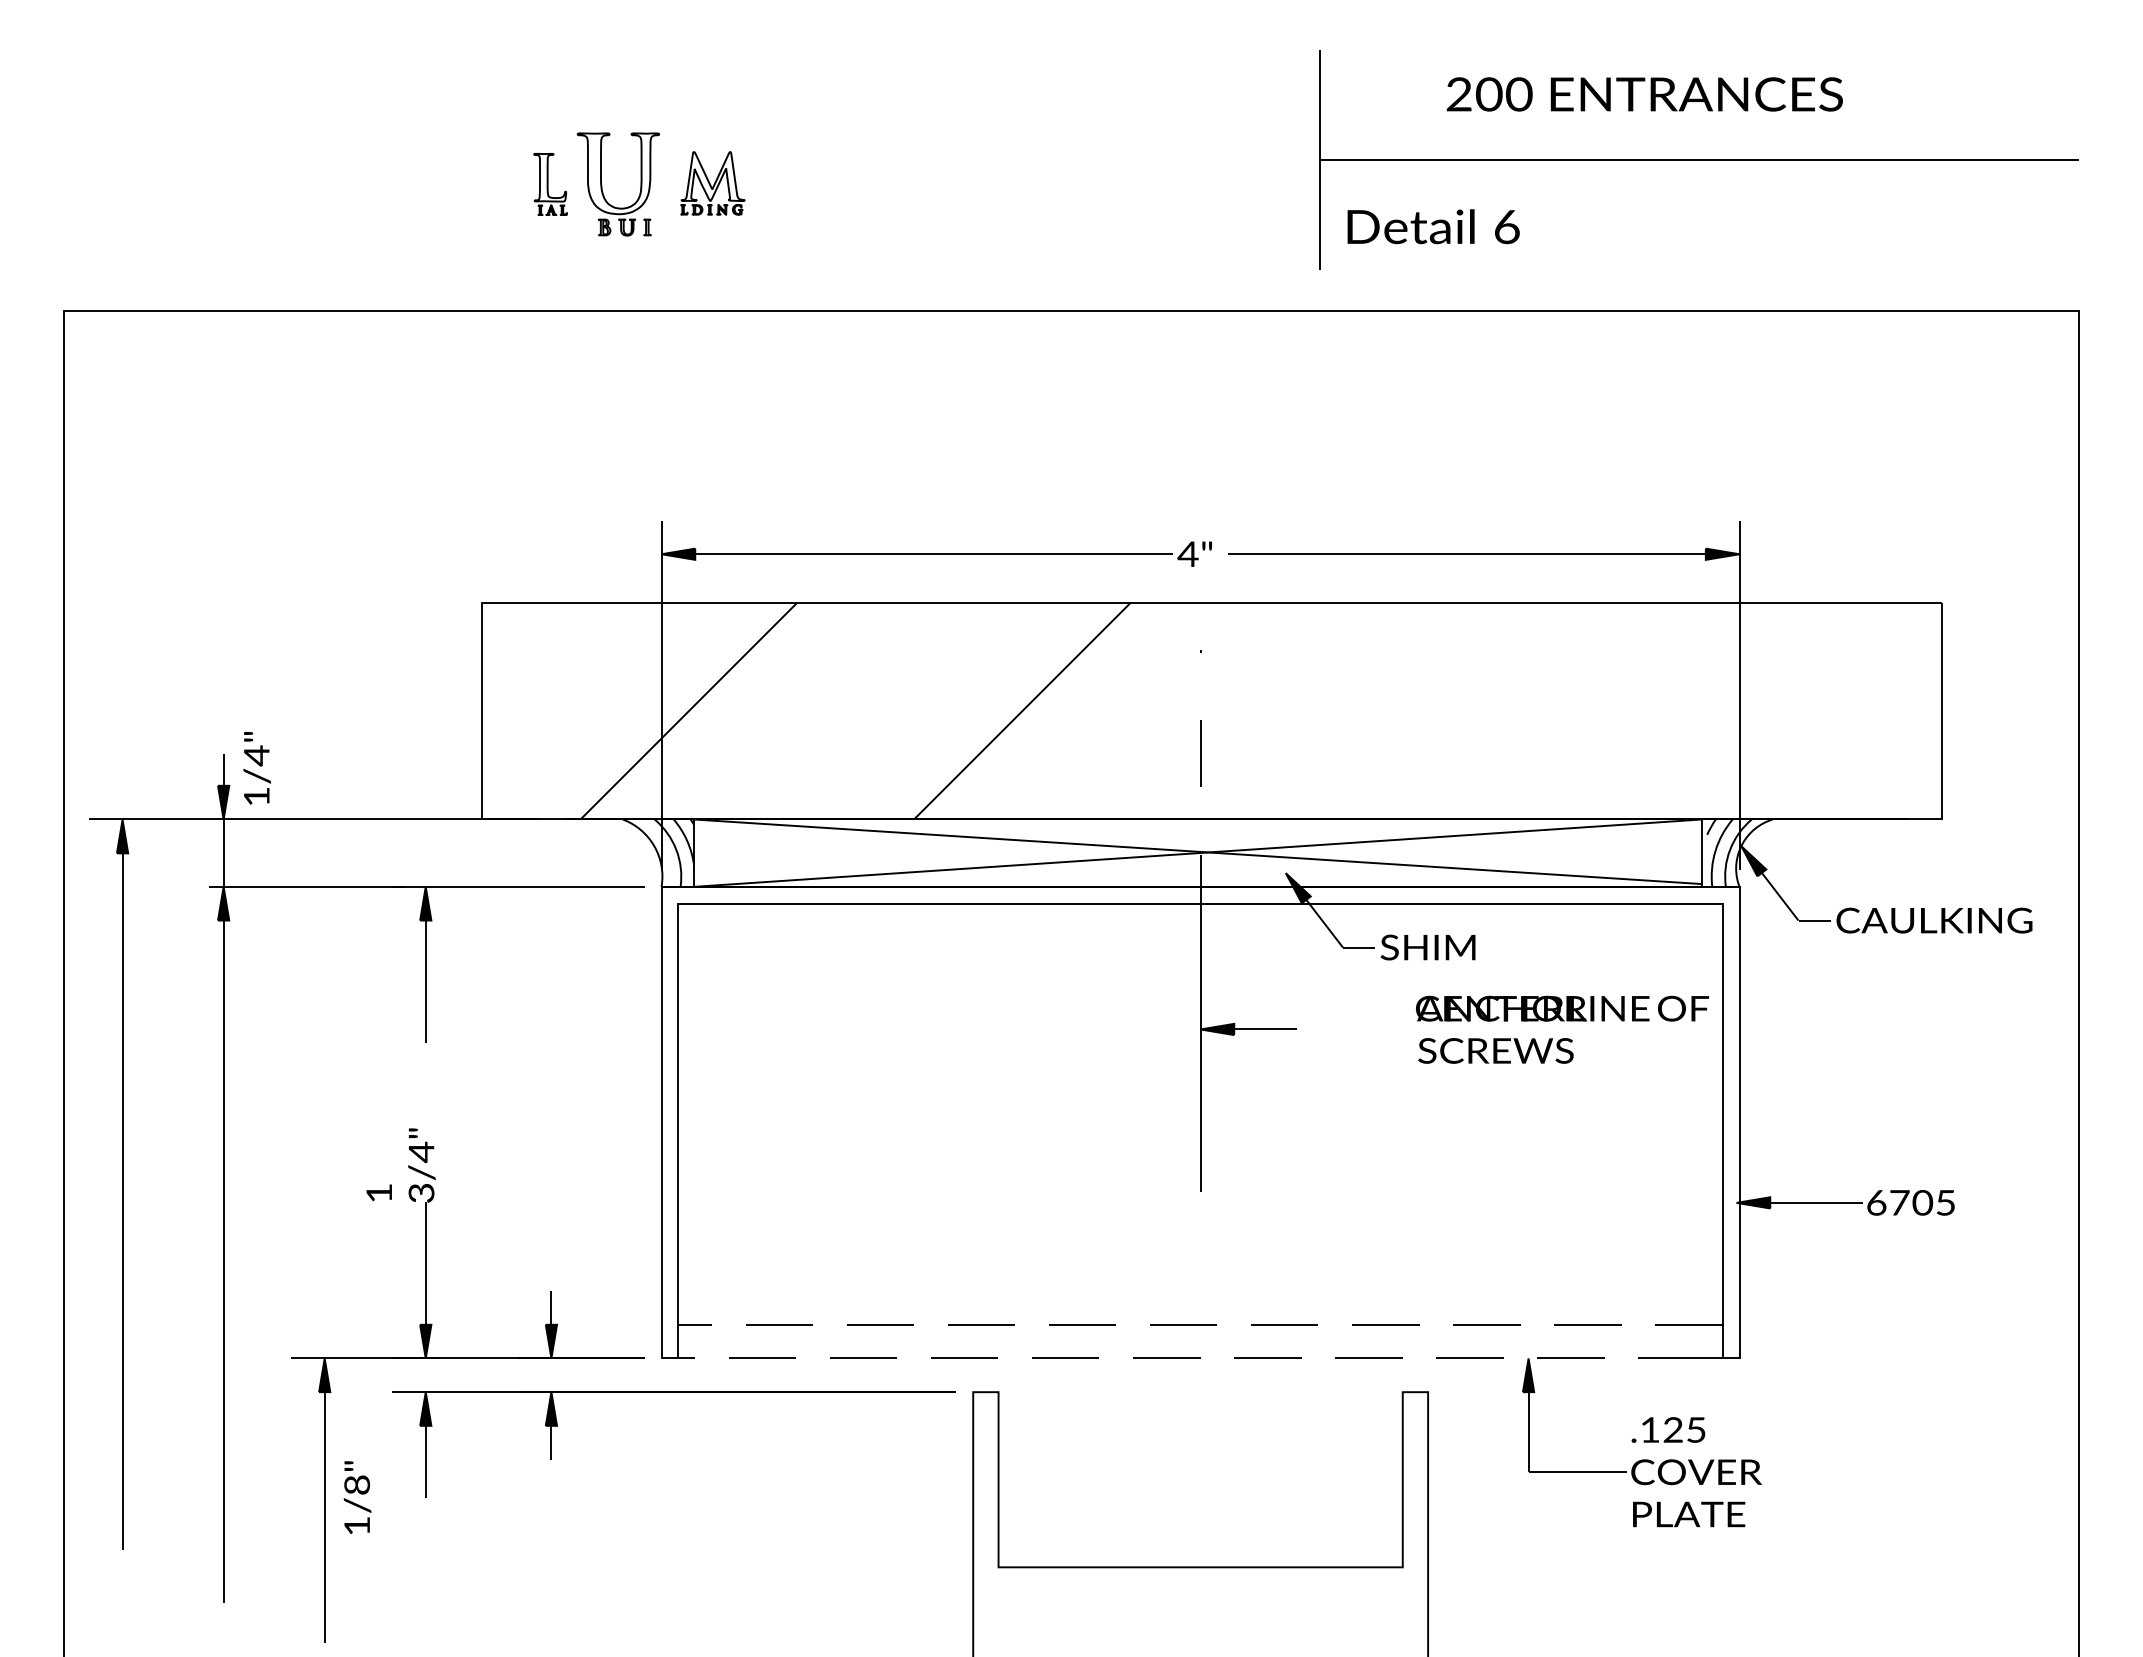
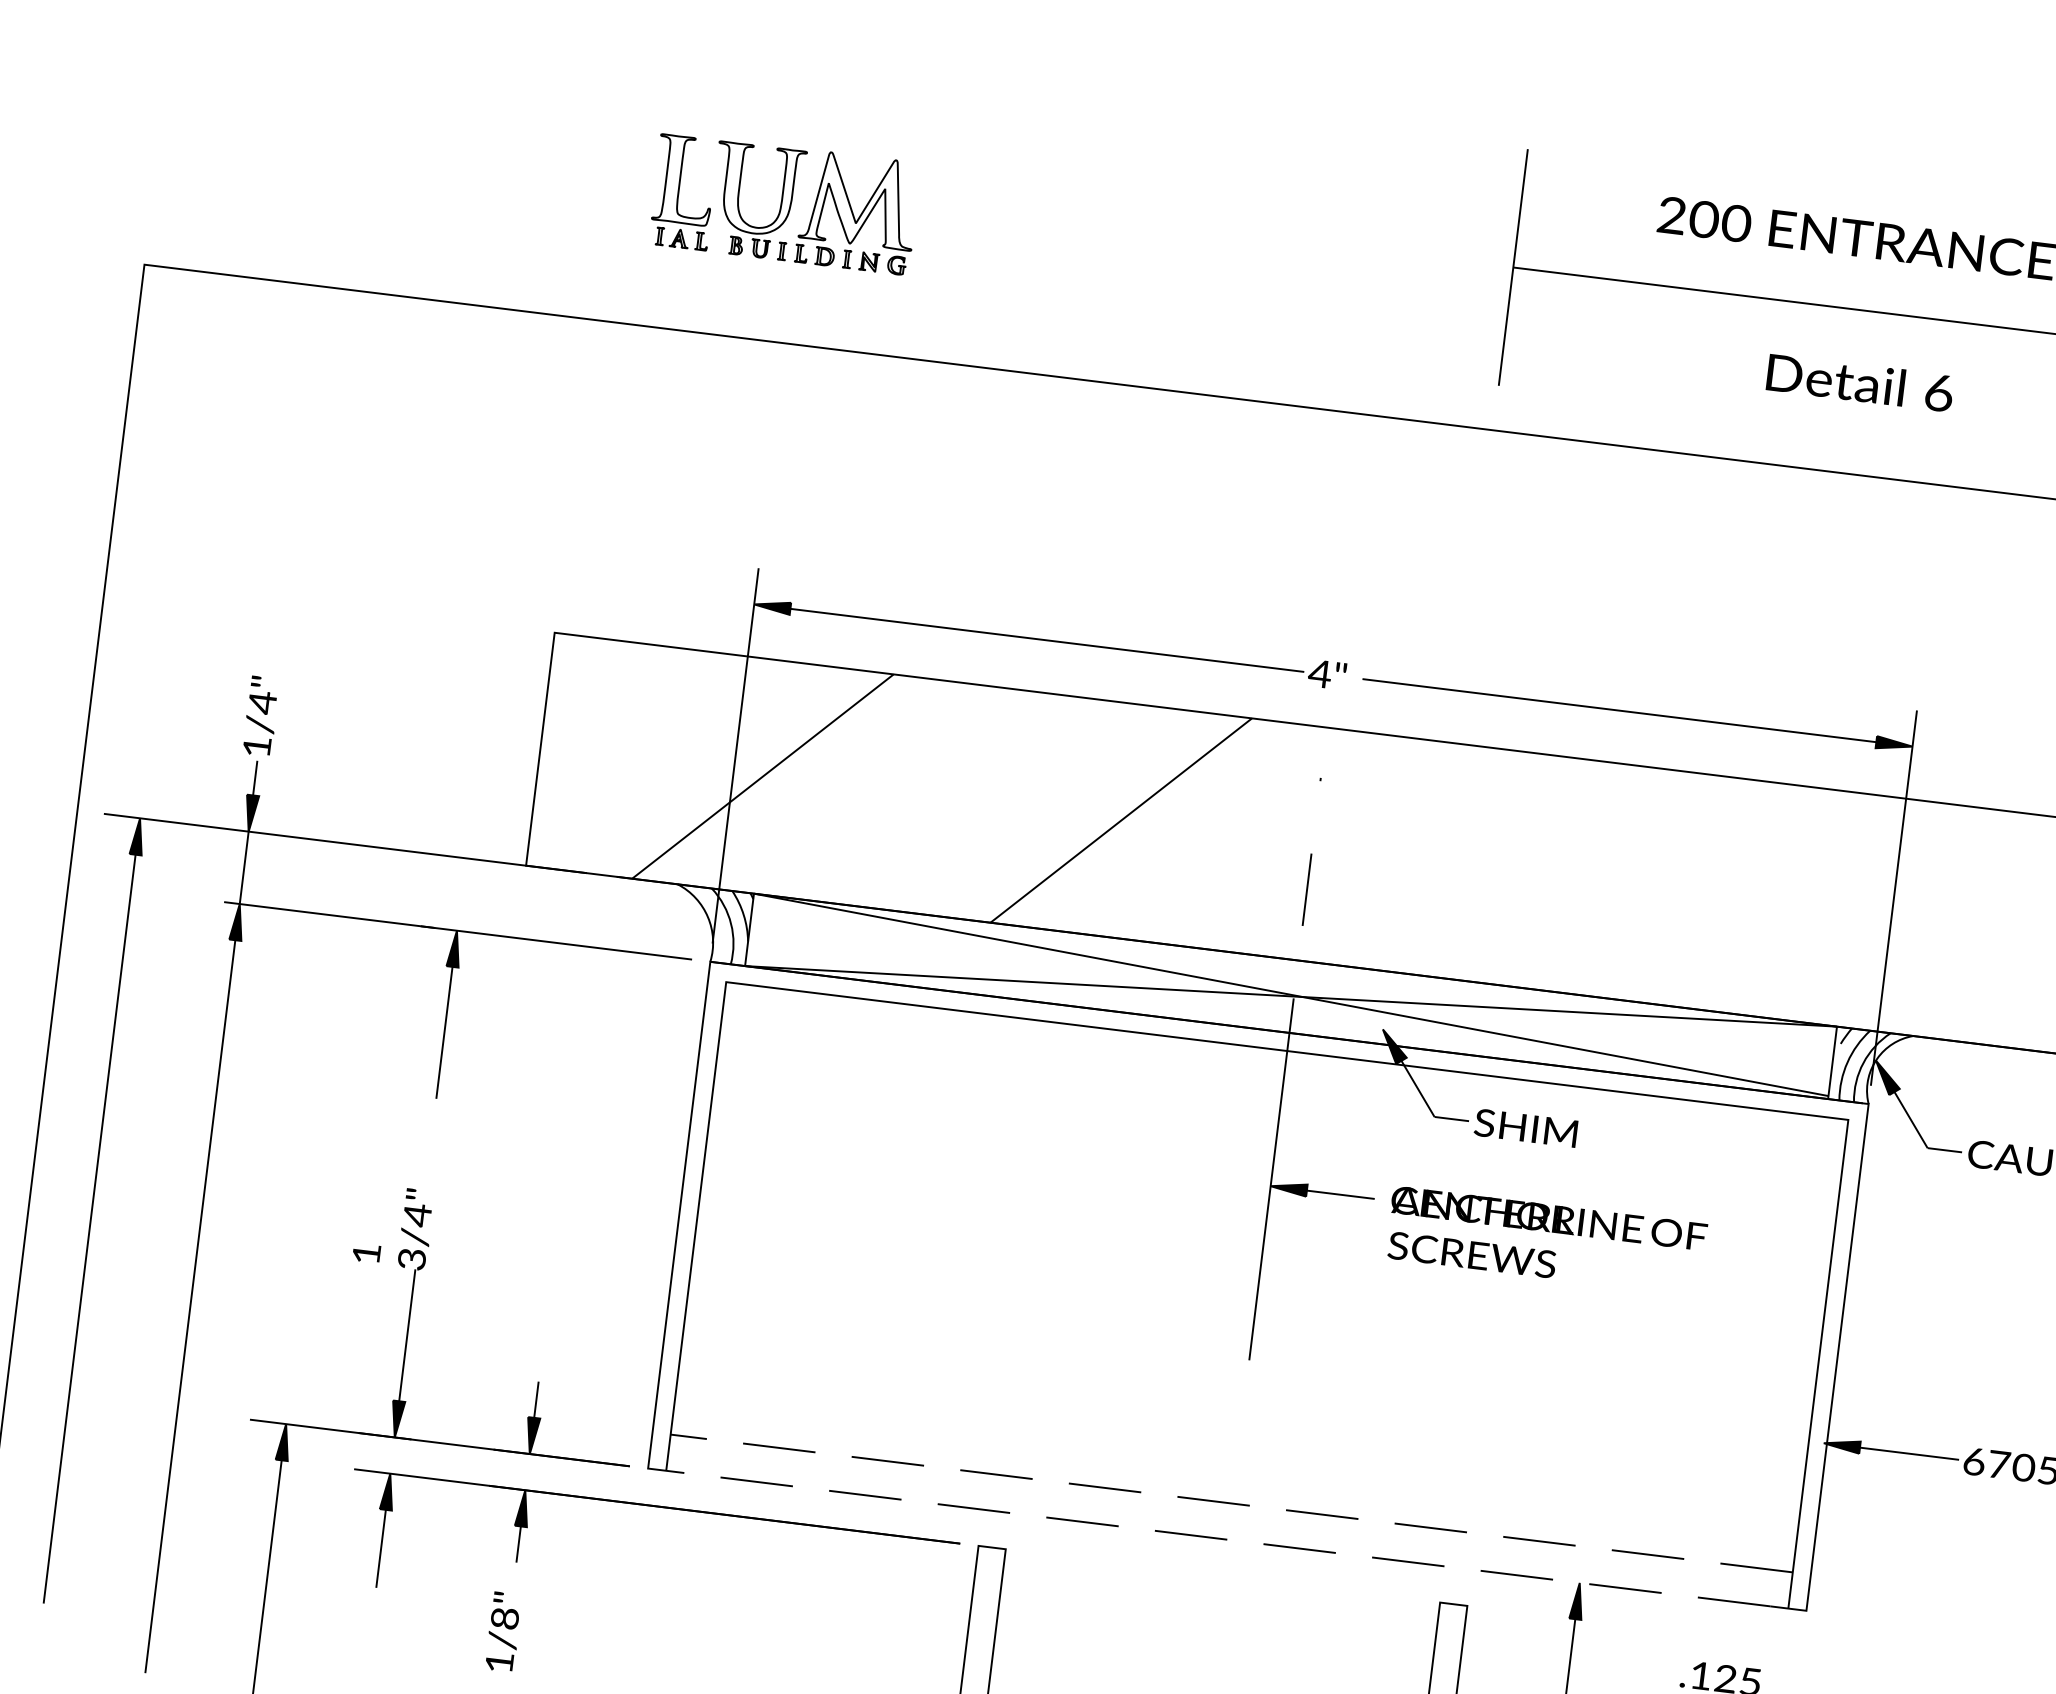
part: (712, 183) -> (857, 212), size x1.67
part: (550, 184) -> (683, 192), size x1.67
text: (1433, 226) -> (1860, 382), moved
text: (256, 768) -> (260, 716), moved
text: (1562, 1029) -> (1546, 1240), moved
text: (357, 1497) -> (503, 1631), moved

